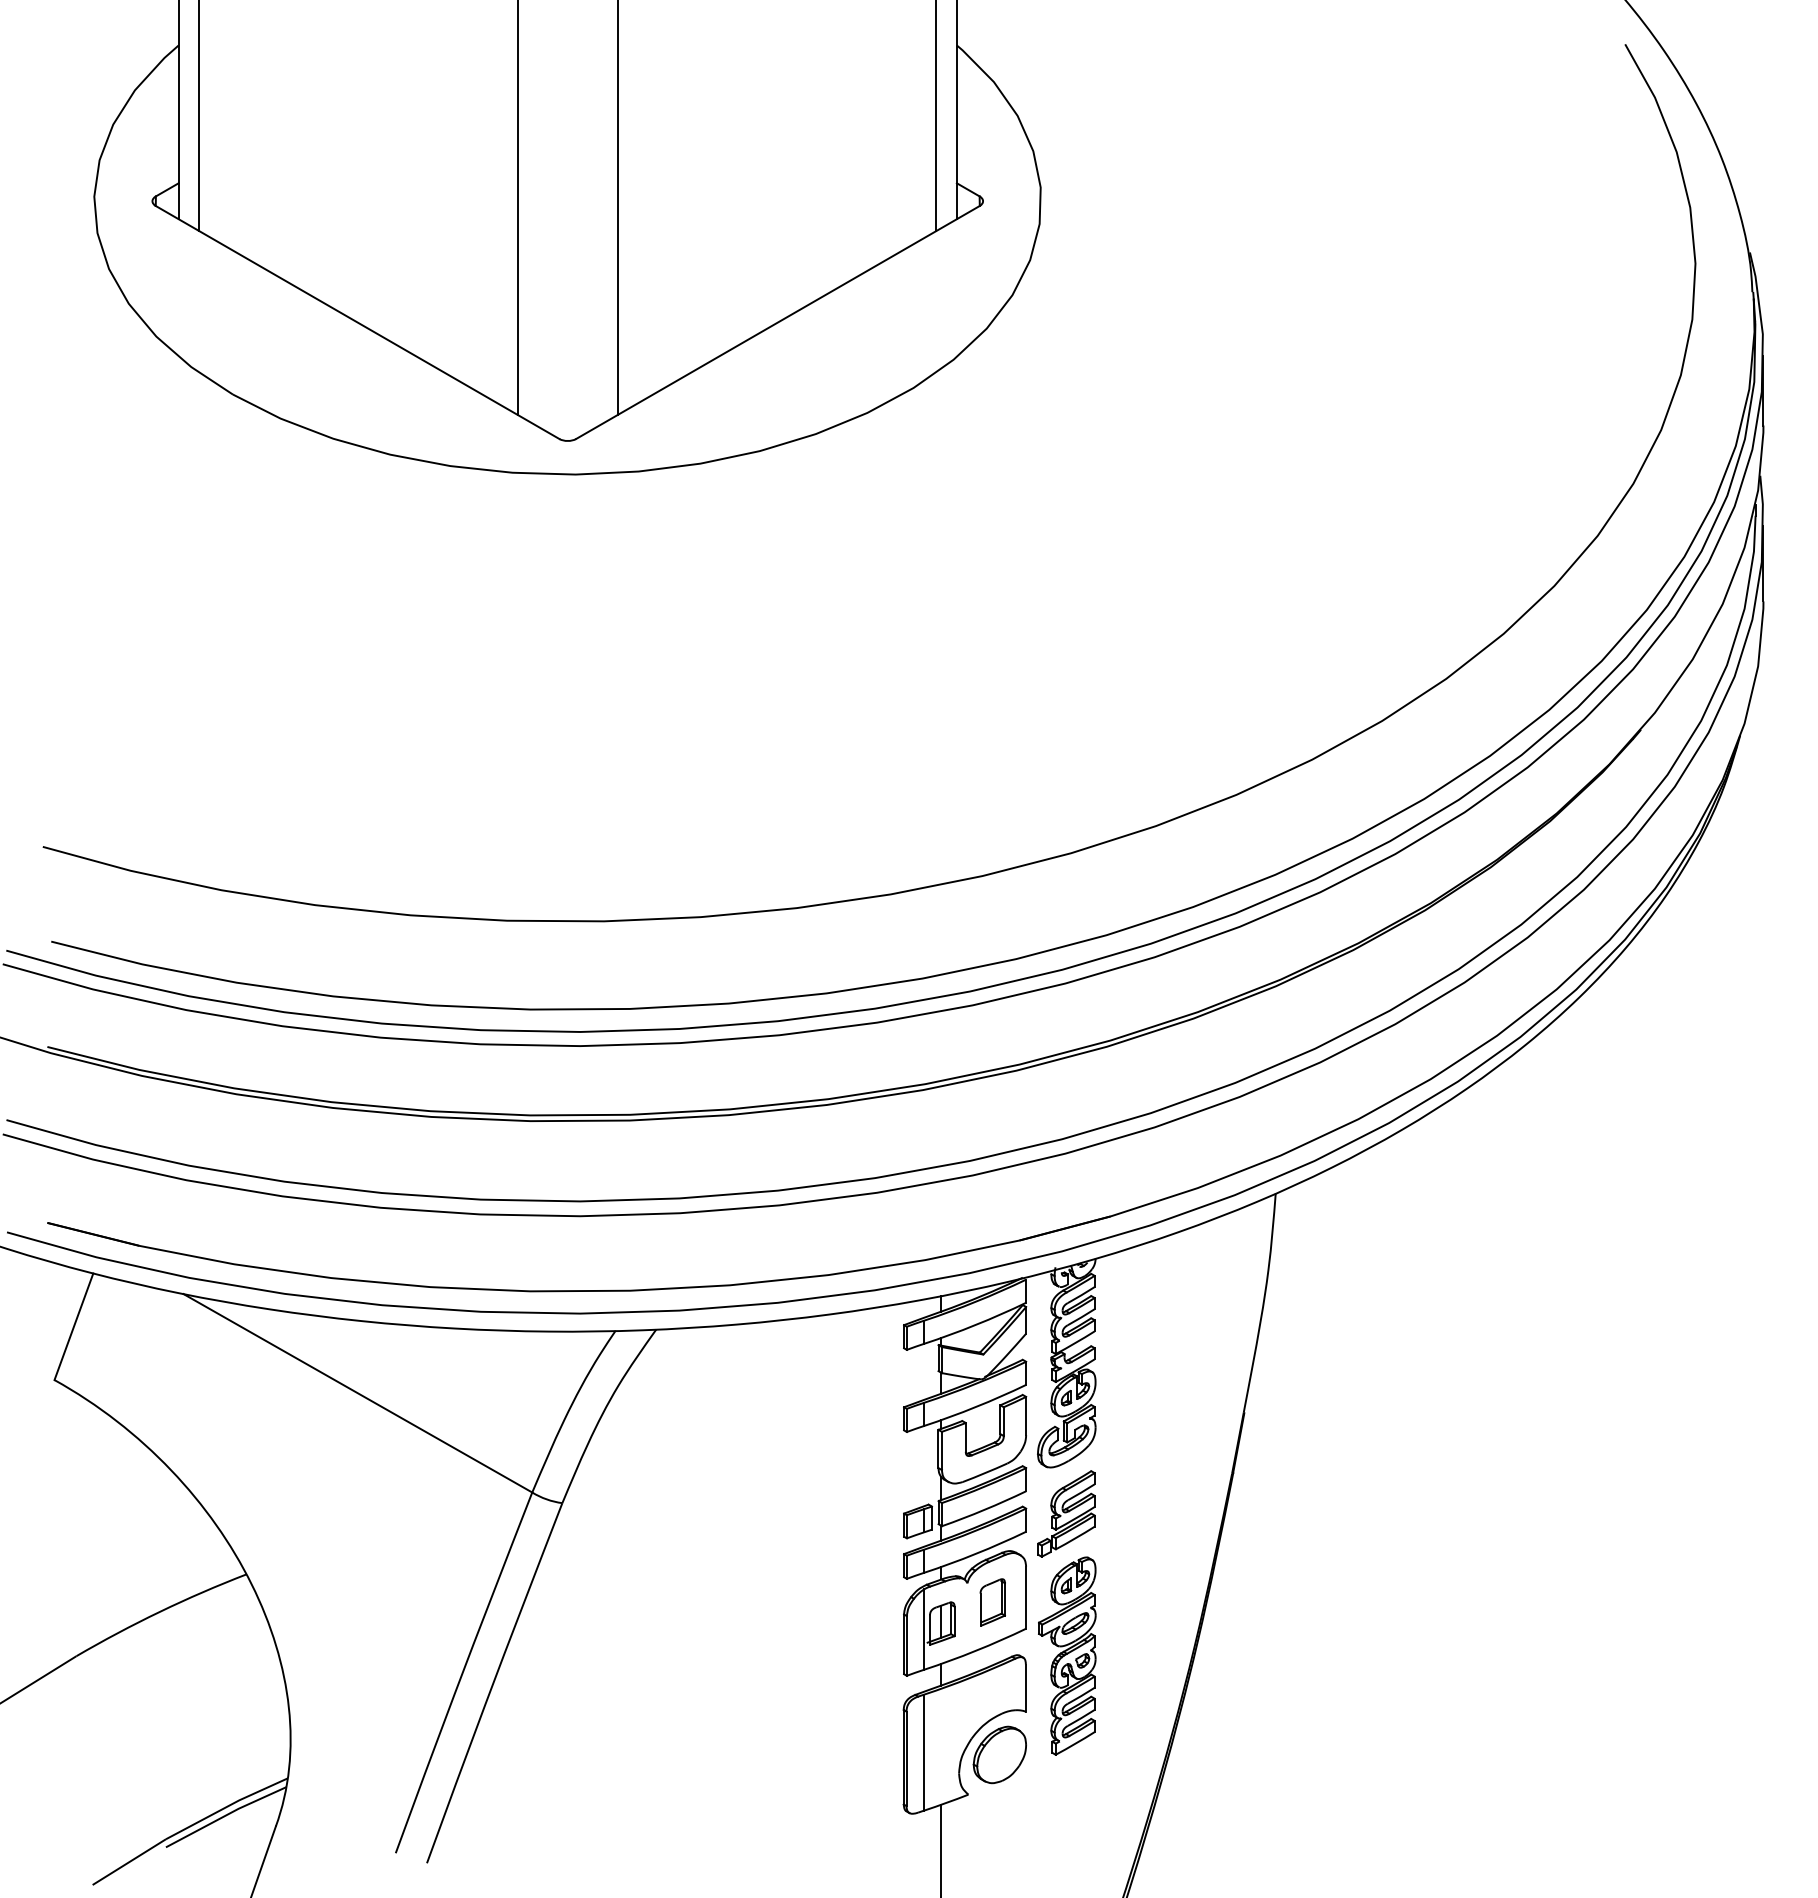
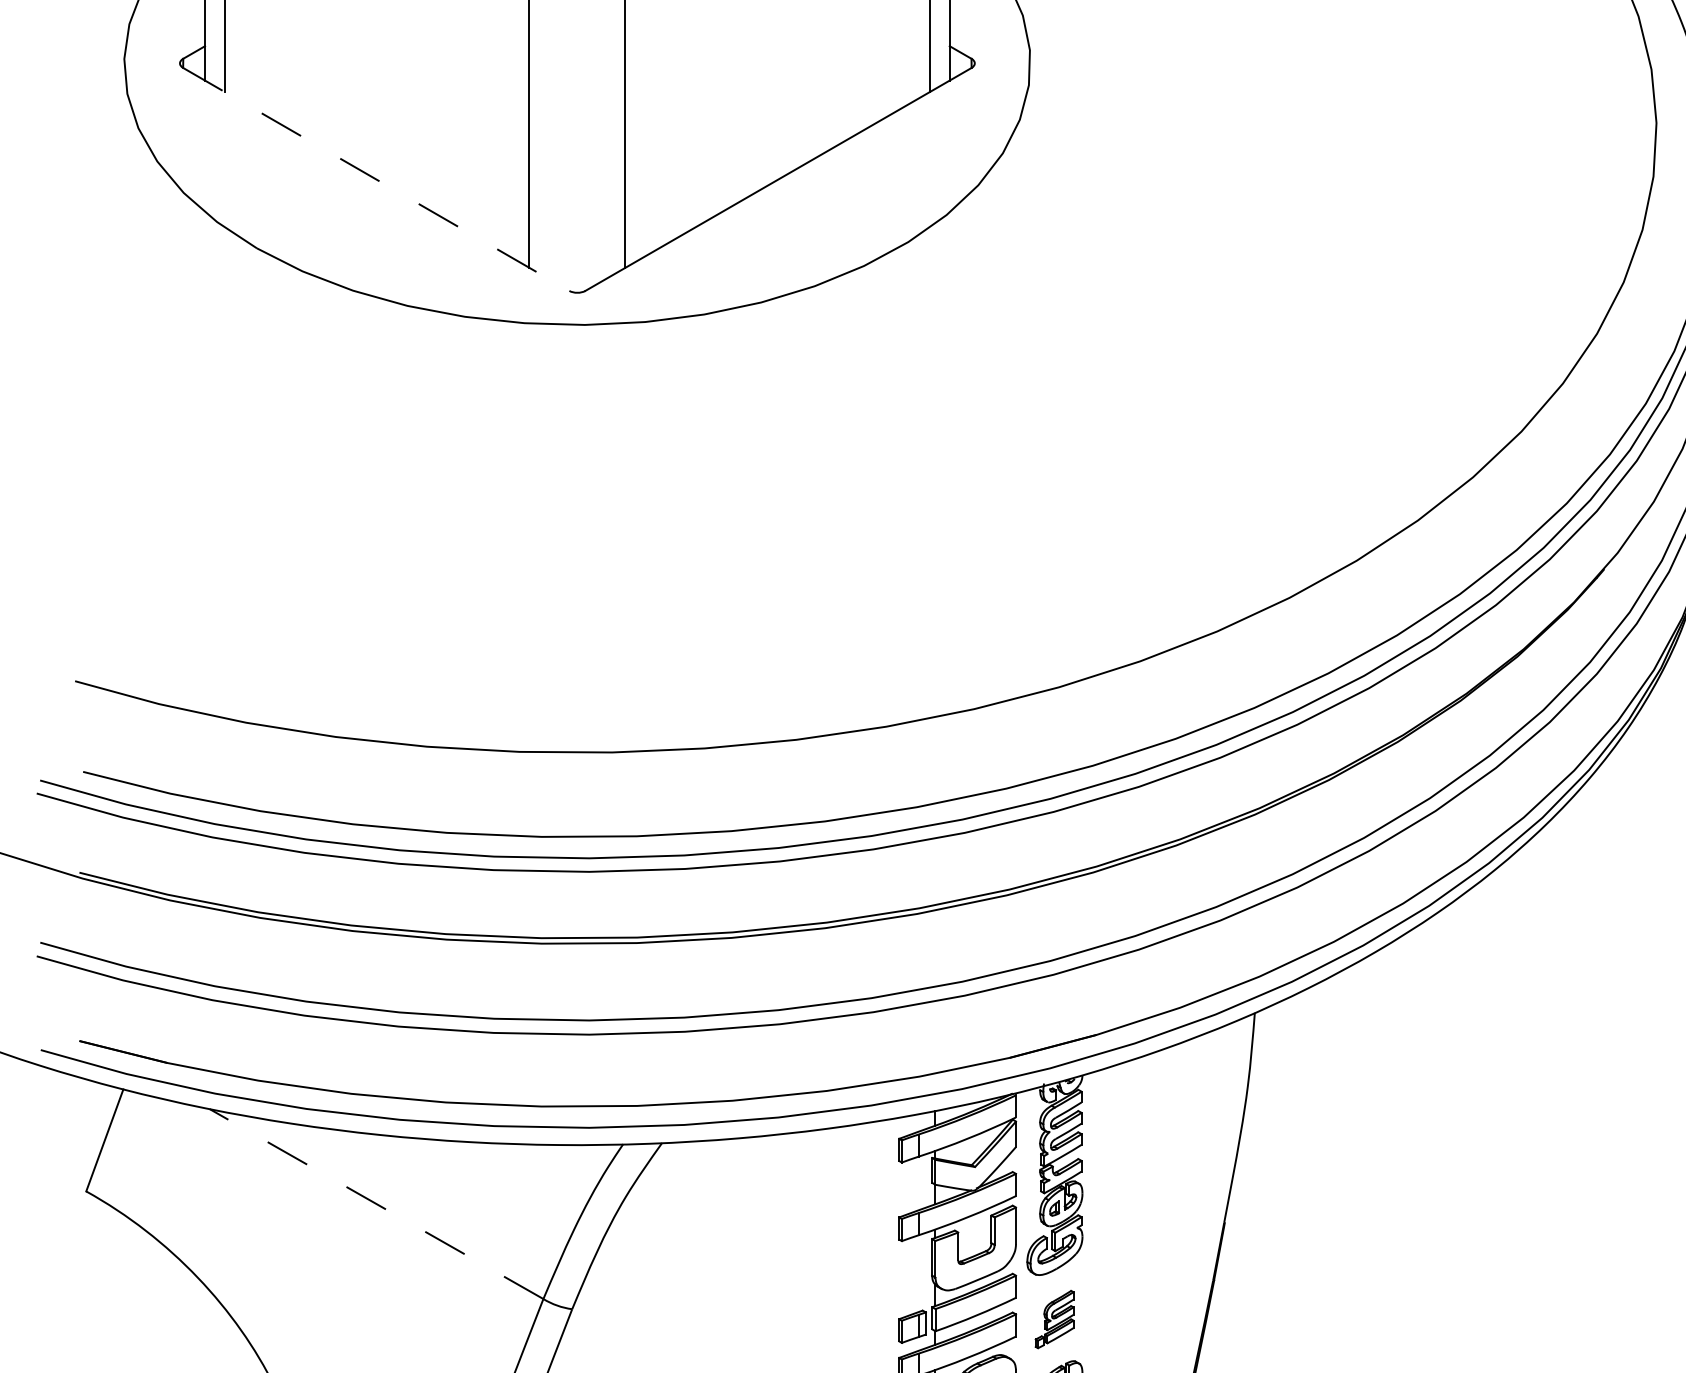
line: (357, 322) -> (376, 179), solid -> dashed
line: (357, 1393) -> (376, 1204), solid -> dashed
part: (1066, 1513) -> (1054, 1319), size x0.7

